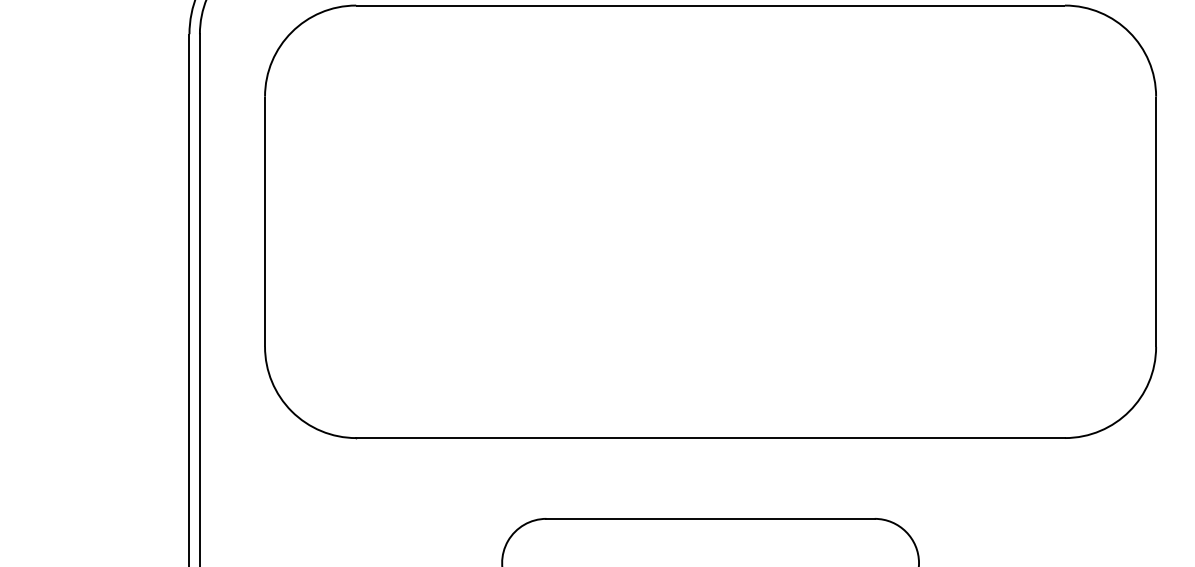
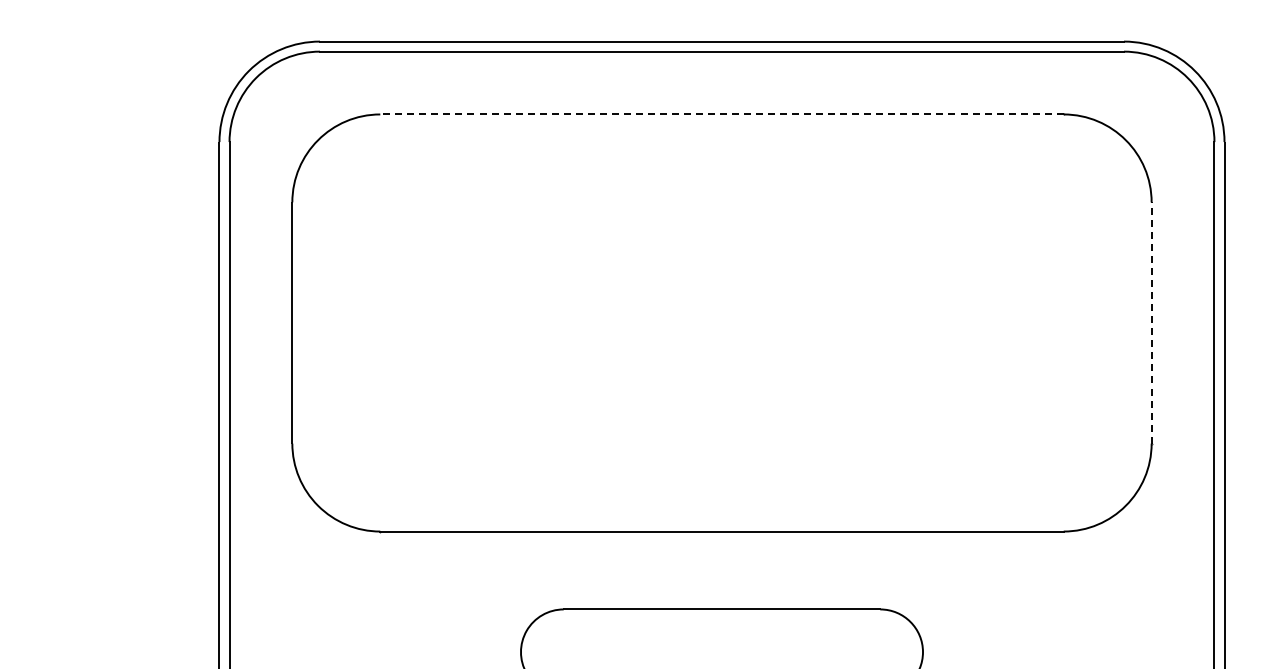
line: (710, 5) -> (721, 114), solid -> dashed
line: (1155, 222) -> (1151, 323), solid -> dashed

